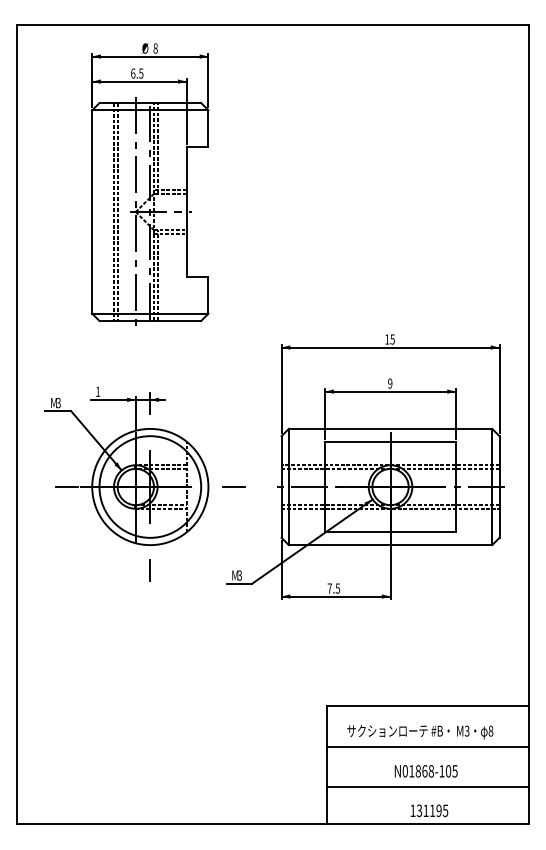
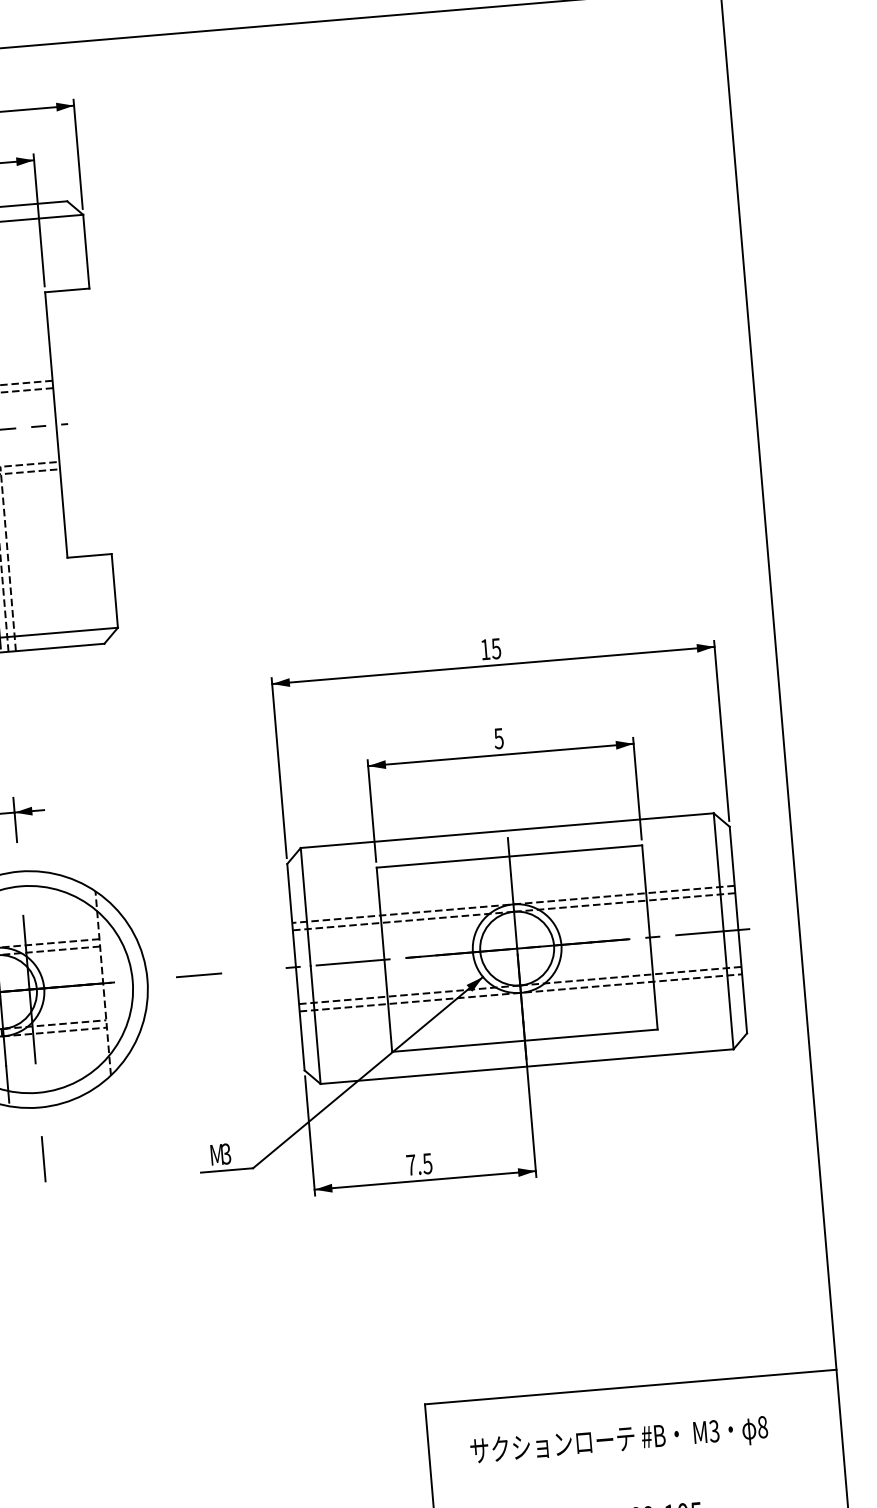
text: (390, 383) -> (499, 738), 9 -> 5
line: (427, 746) -> (636, 1469), removed

